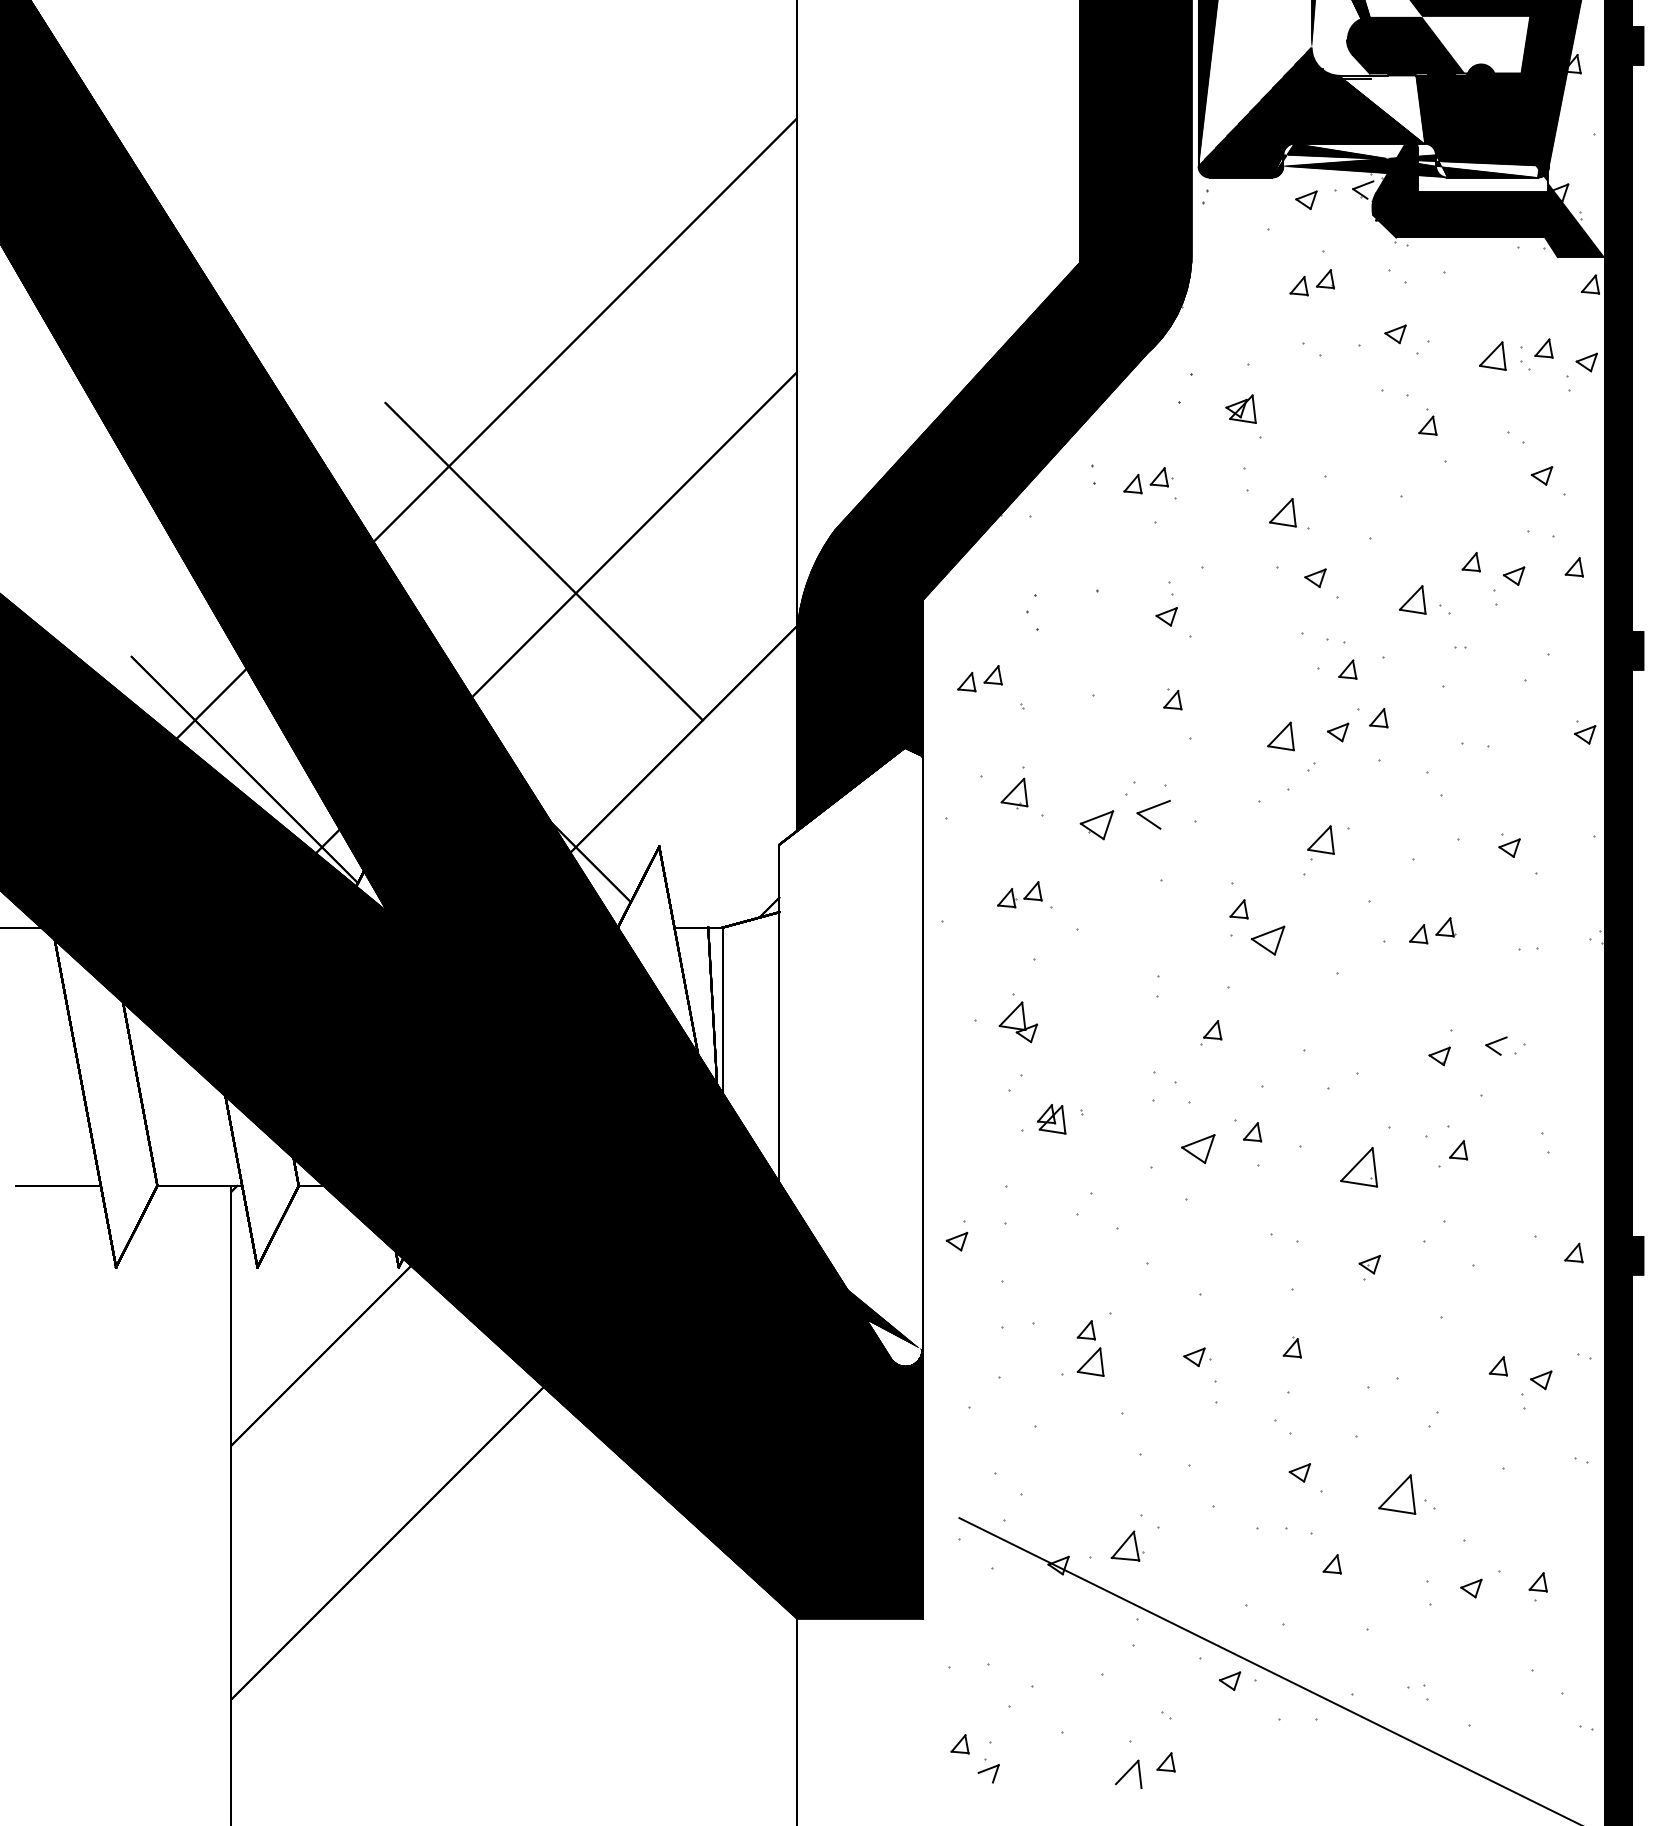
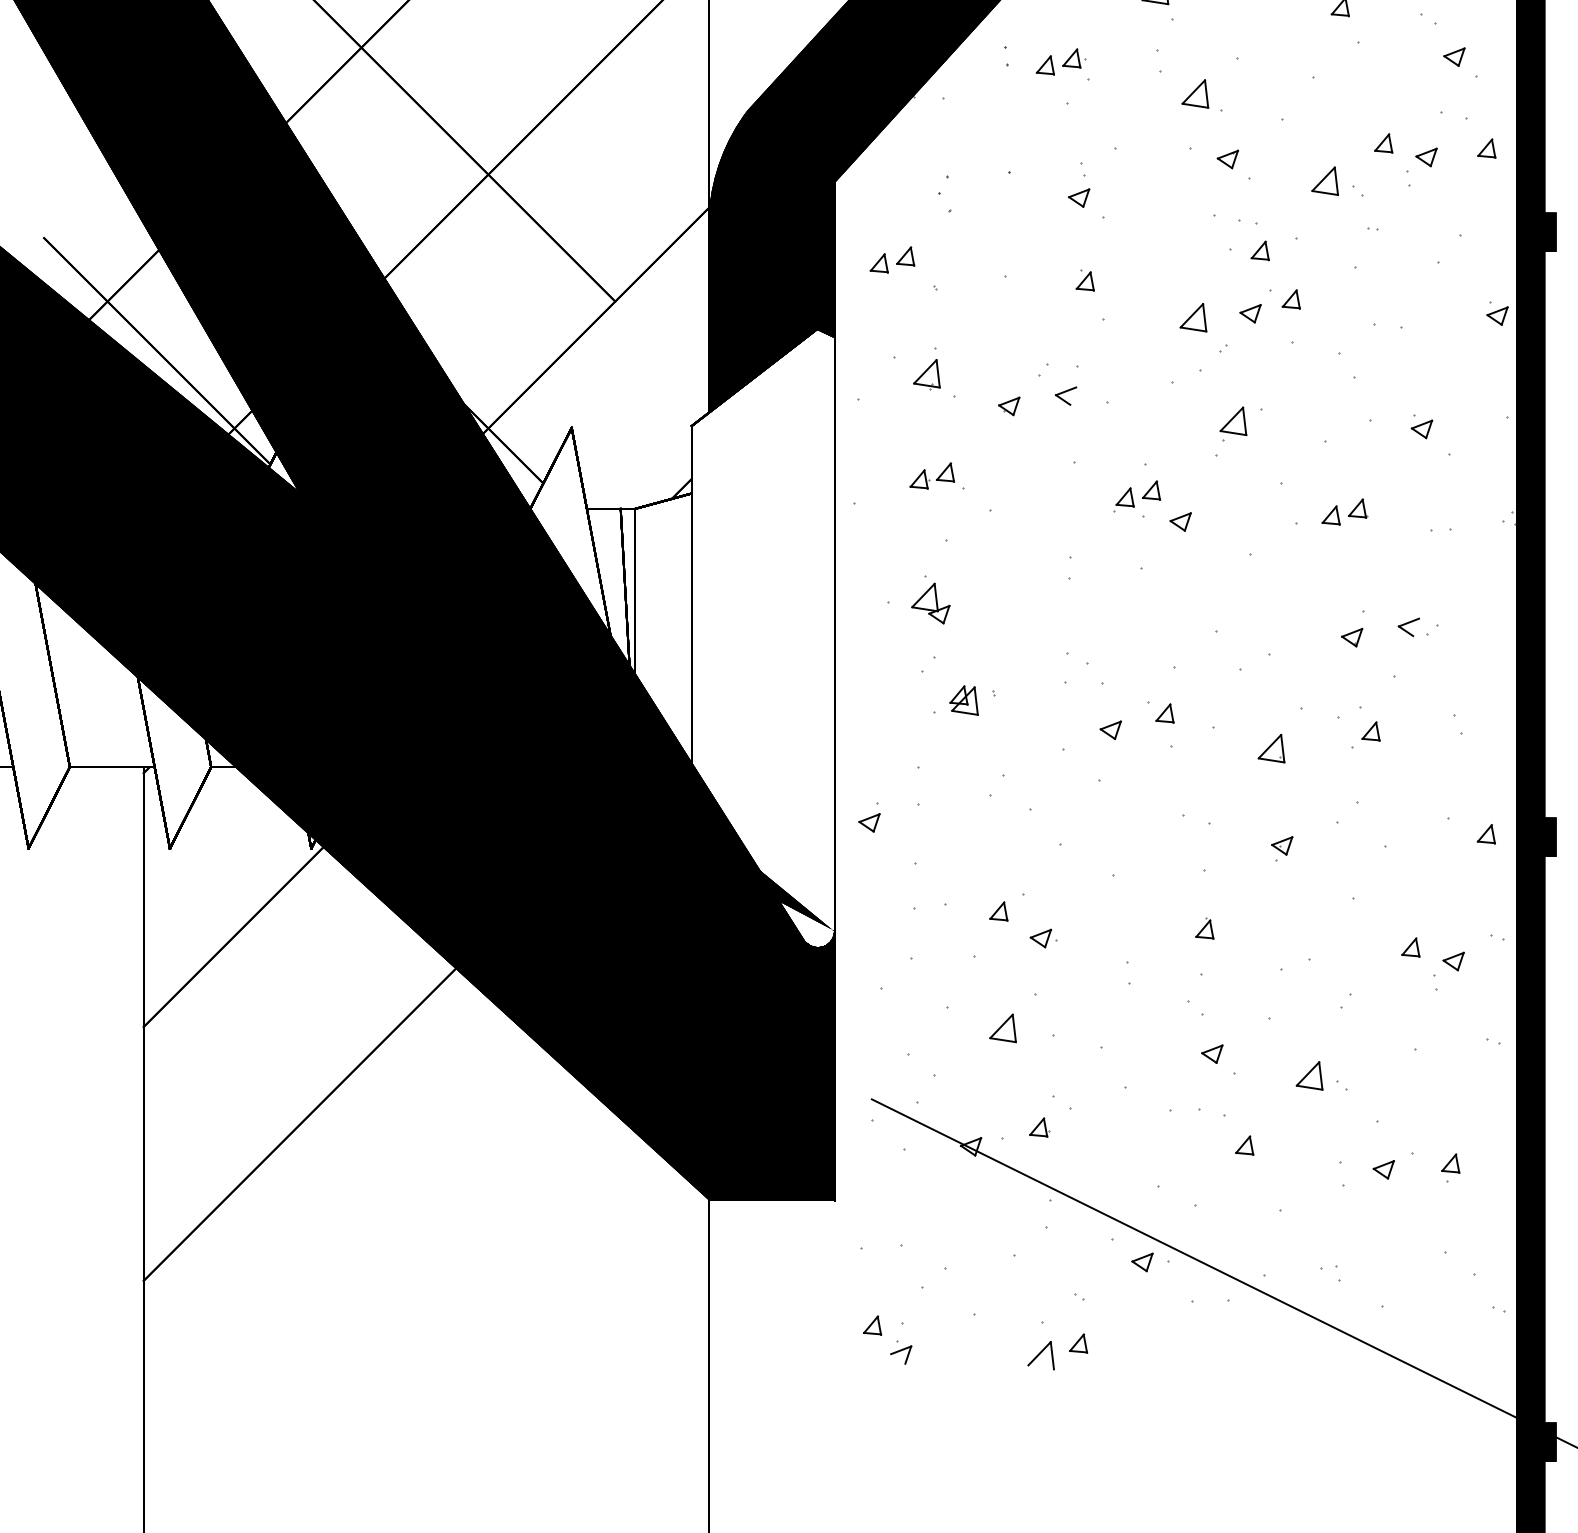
part: (1153, 814) -> (1065, 395), size x0.62
part: (1096, 824) -> (1008, 405), size x0.62
part: (1268, 940) -> (1180, 521), size x0.62
part: (1211, 1032) -> (1123, 499), moved
part: (1198, 1148) -> (1110, 729), size x0.62
part: (1358, 1167) -> (1270, 748), size x0.71
part: (1197, 1356) -> (1043, 937), moved
part: (1090, 1361) -> (1002, 1027), moved
part: (1396, 1494) -> (1308, 1075), size x0.71
part: (1127, 1546) -> (1039, 1127), size x0.62

